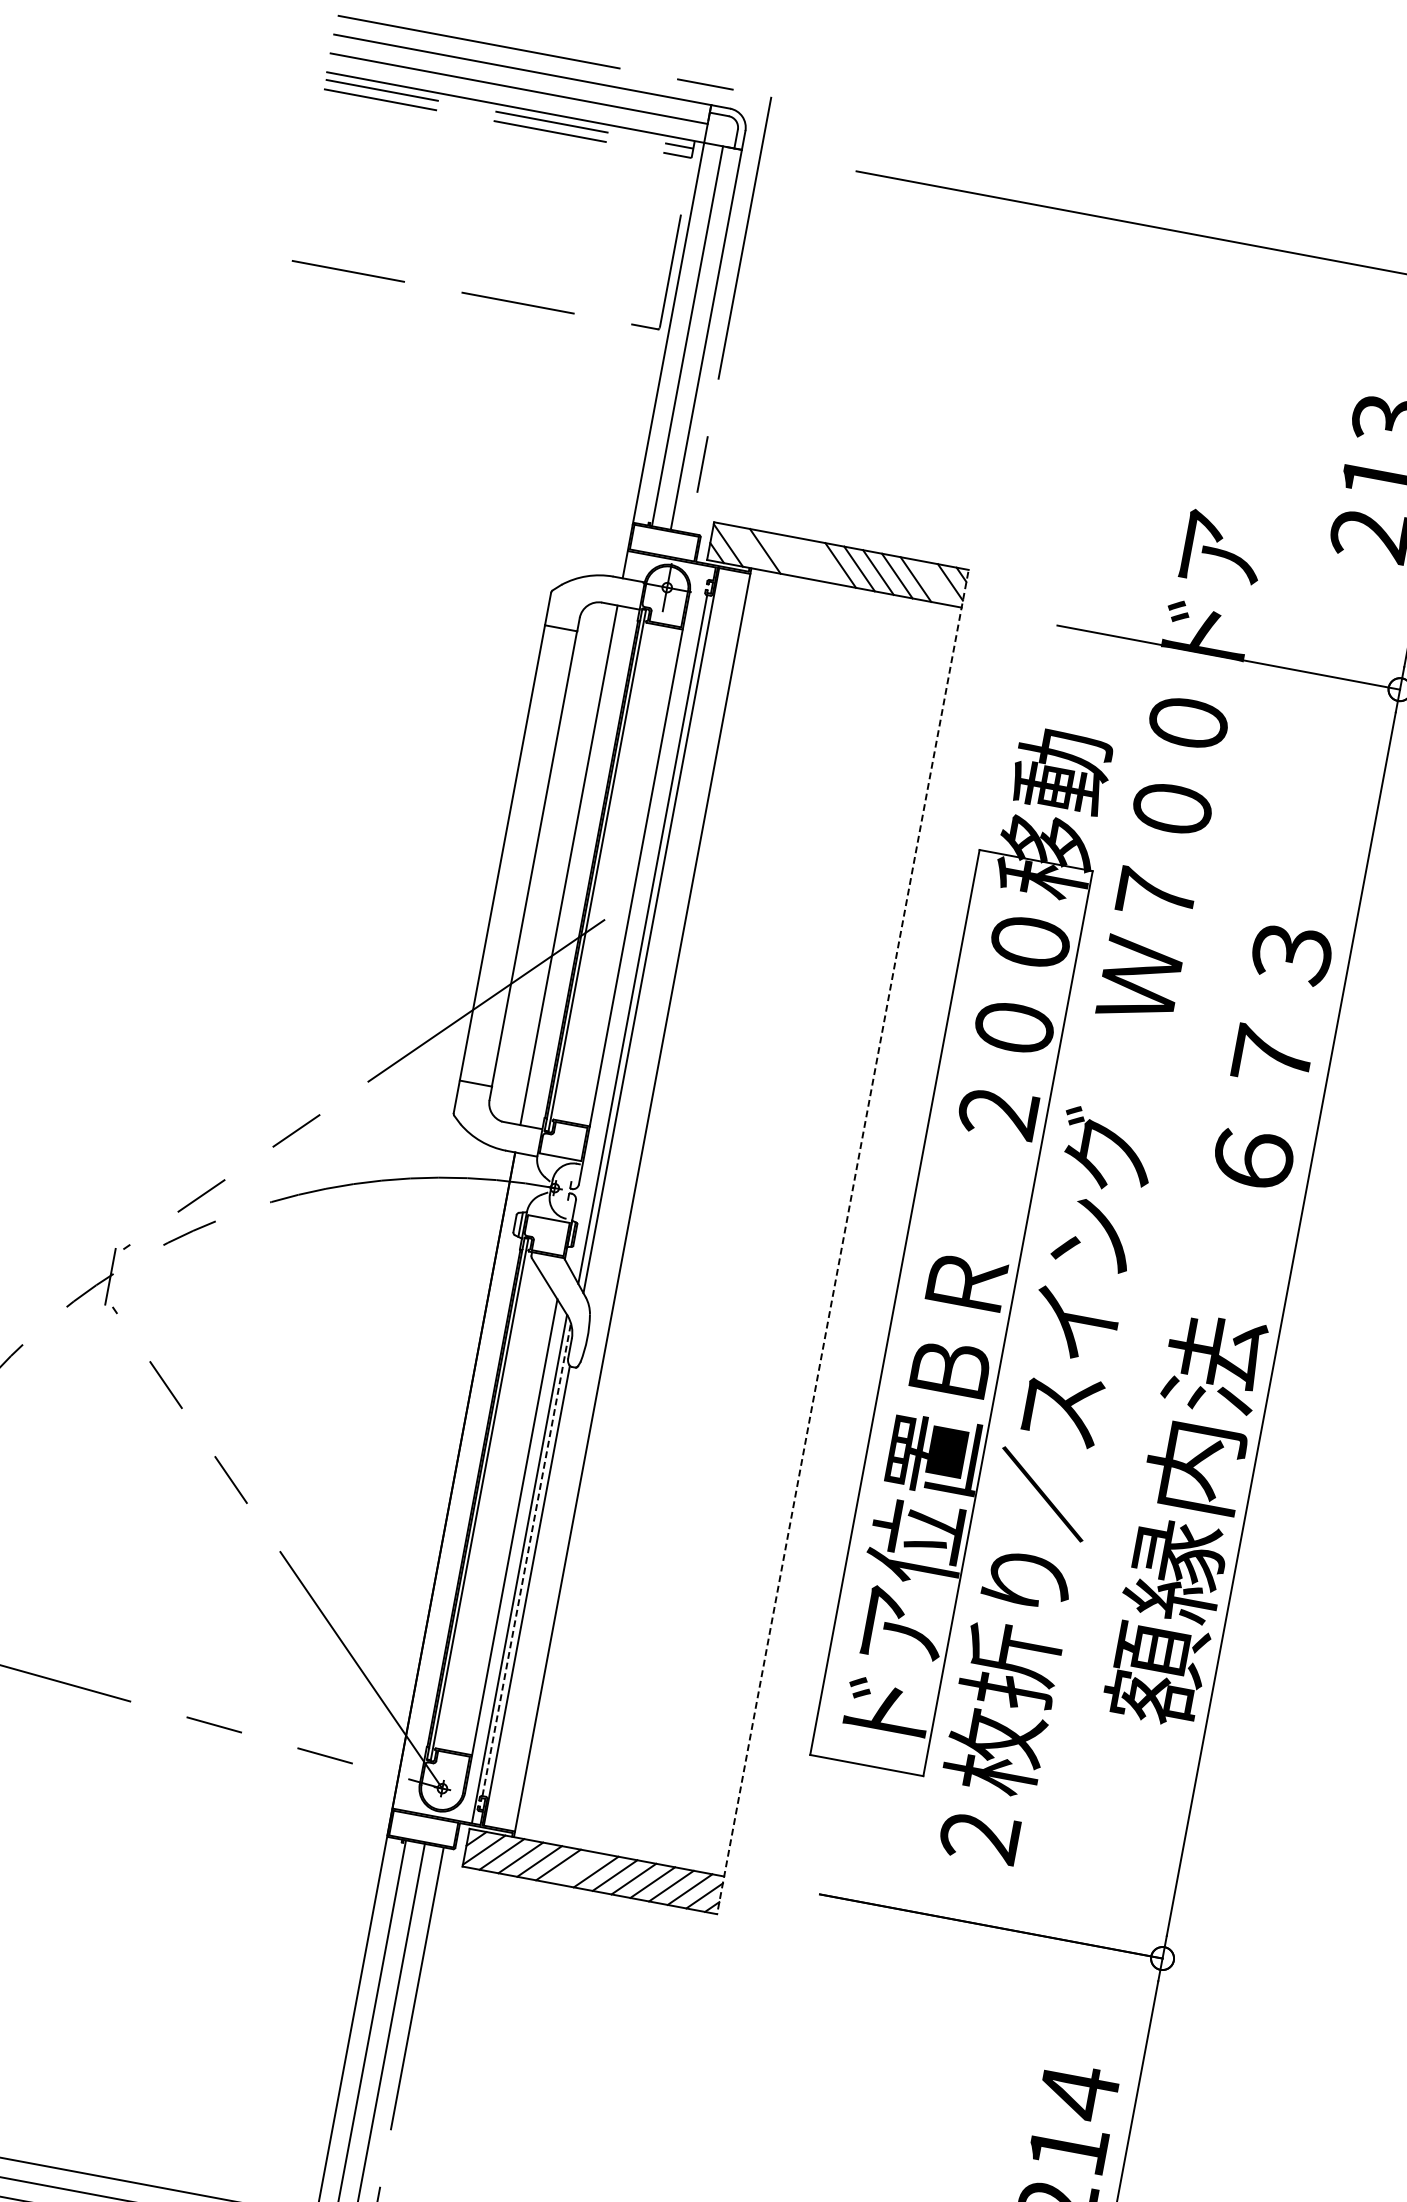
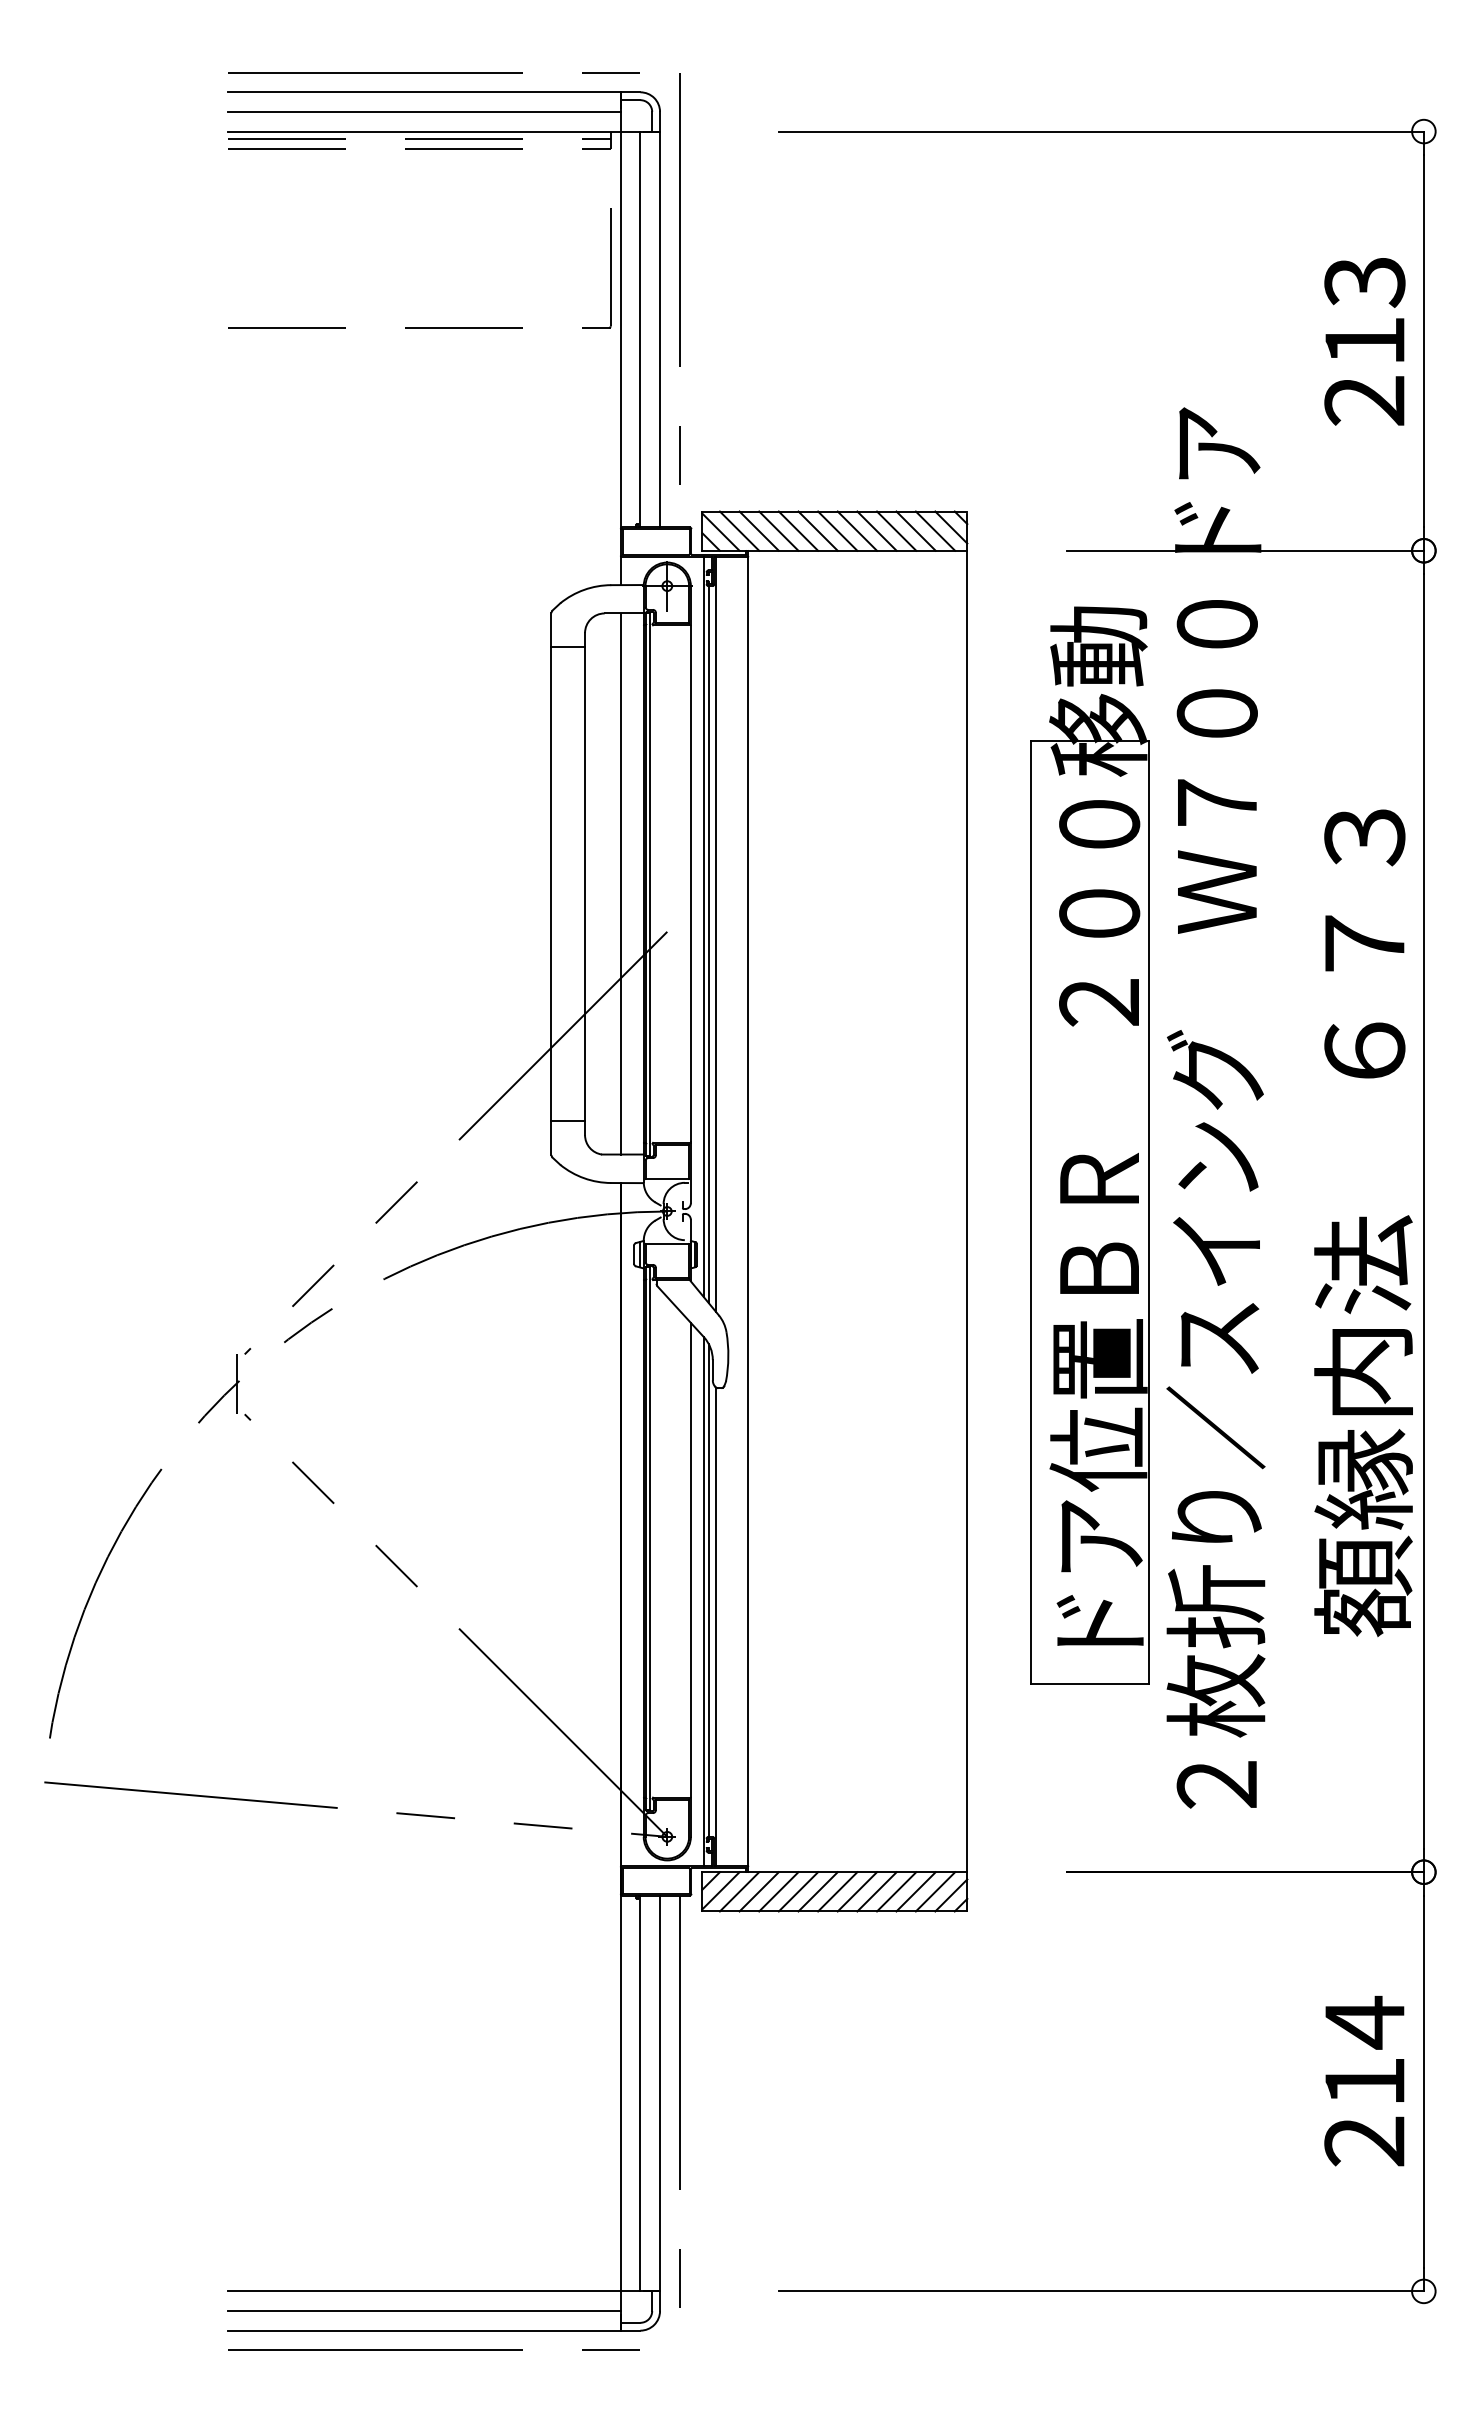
line: (746, 547) -> (739, 530), added
line: (783, 554) -> (778, 530), added
line: (803, 557) -> (798, 530), added
line: (821, 561) -> (817, 530), added
line: (934, 582) -> (935, 530), added
line: (640, 920) -> (703, 926), added
line: (842, 1243) -> (967, 1212), dashed -> solid
part: (963, 1248) -> (1089, 1145), moved
line: (527, 1559) -> (709, 1590), dashed -> solid
line: (576, 1868) -> (817, 1891), added

